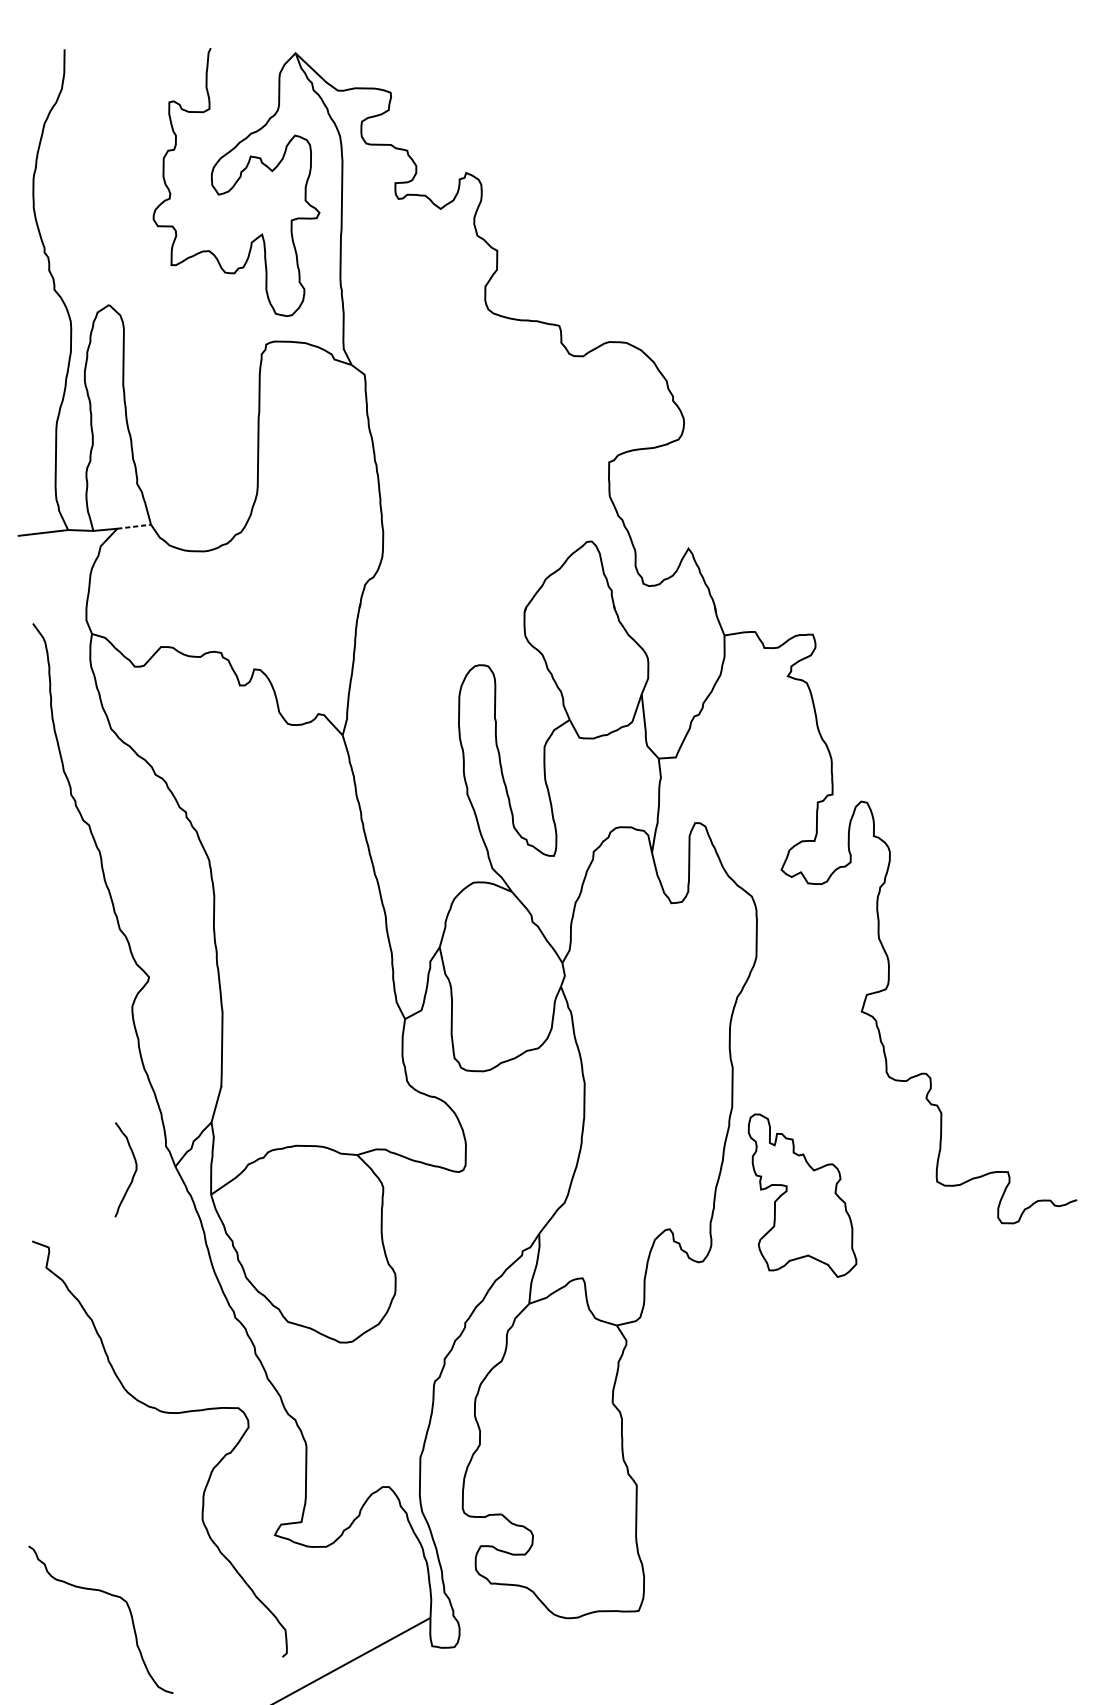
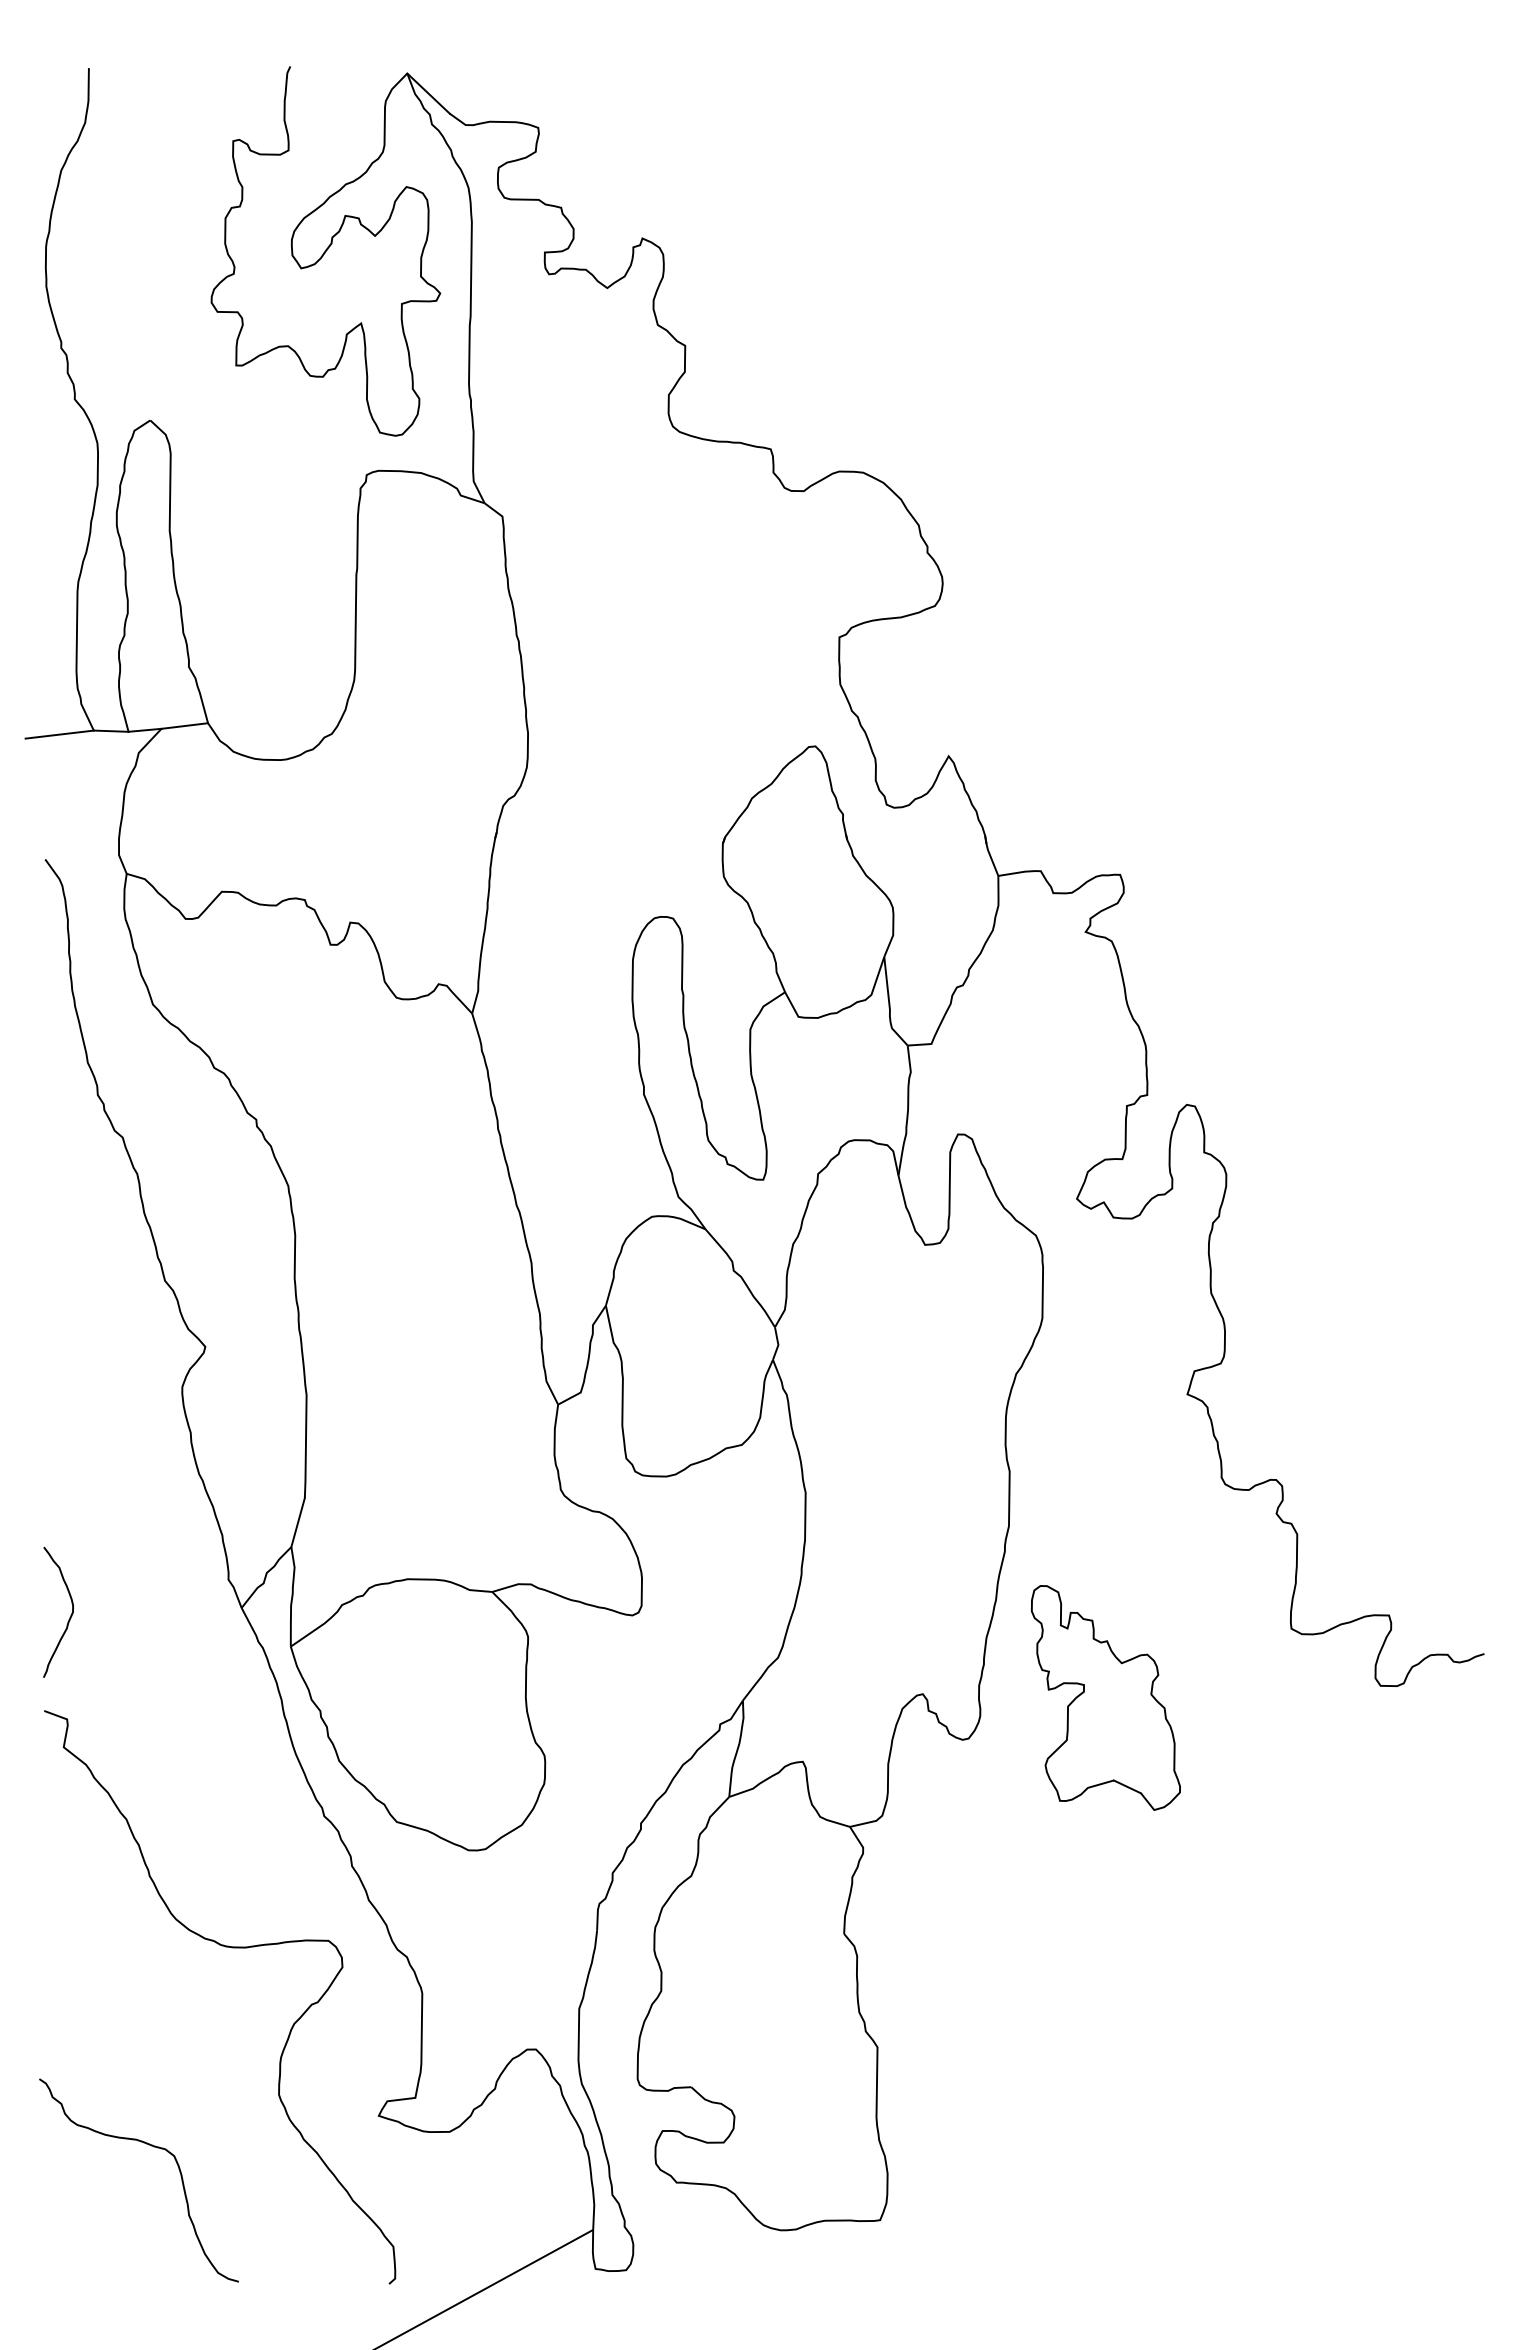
line: (134, 526) -> (185, 725), dashed -> solid
curve: (133, 1173) -> (69, 1617), moved
part: (802, 1195) -> (1105, 1697), moved
curve: (111, 1595) -> (153, 2147), moved

